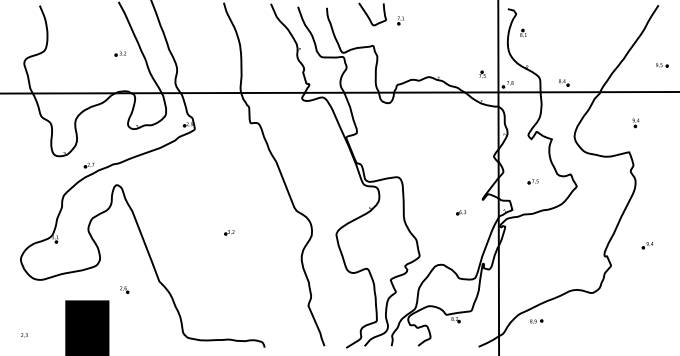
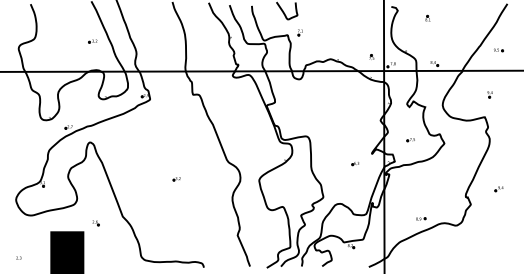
part: (400, 20) -> (300, 32), moved
part: (523, 32) -> (428, 17), moved
part: (662, 65) -> (498, 50), moved
part: (536, 321) -> (421, 219), moved

